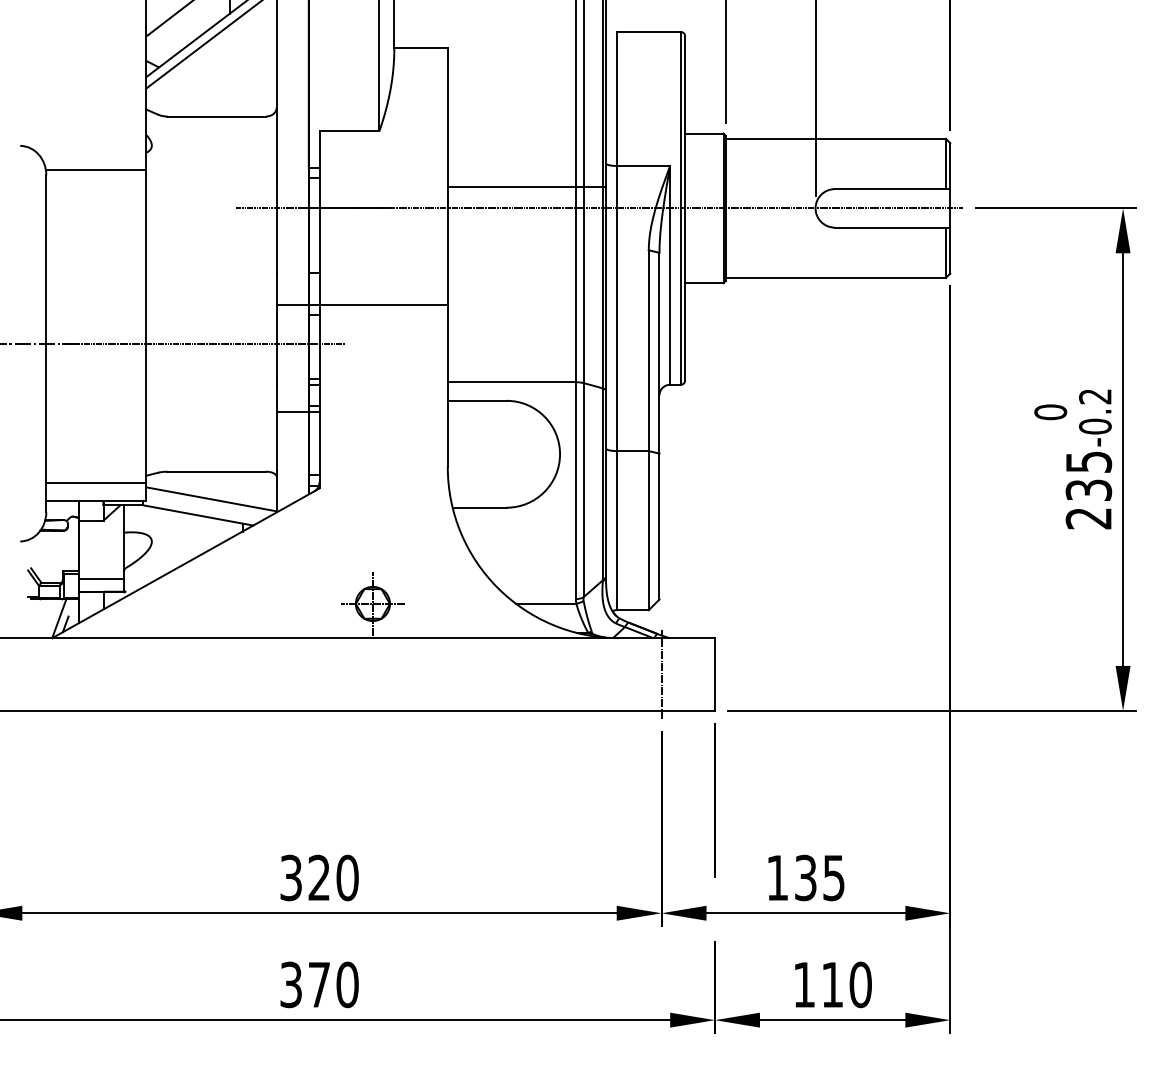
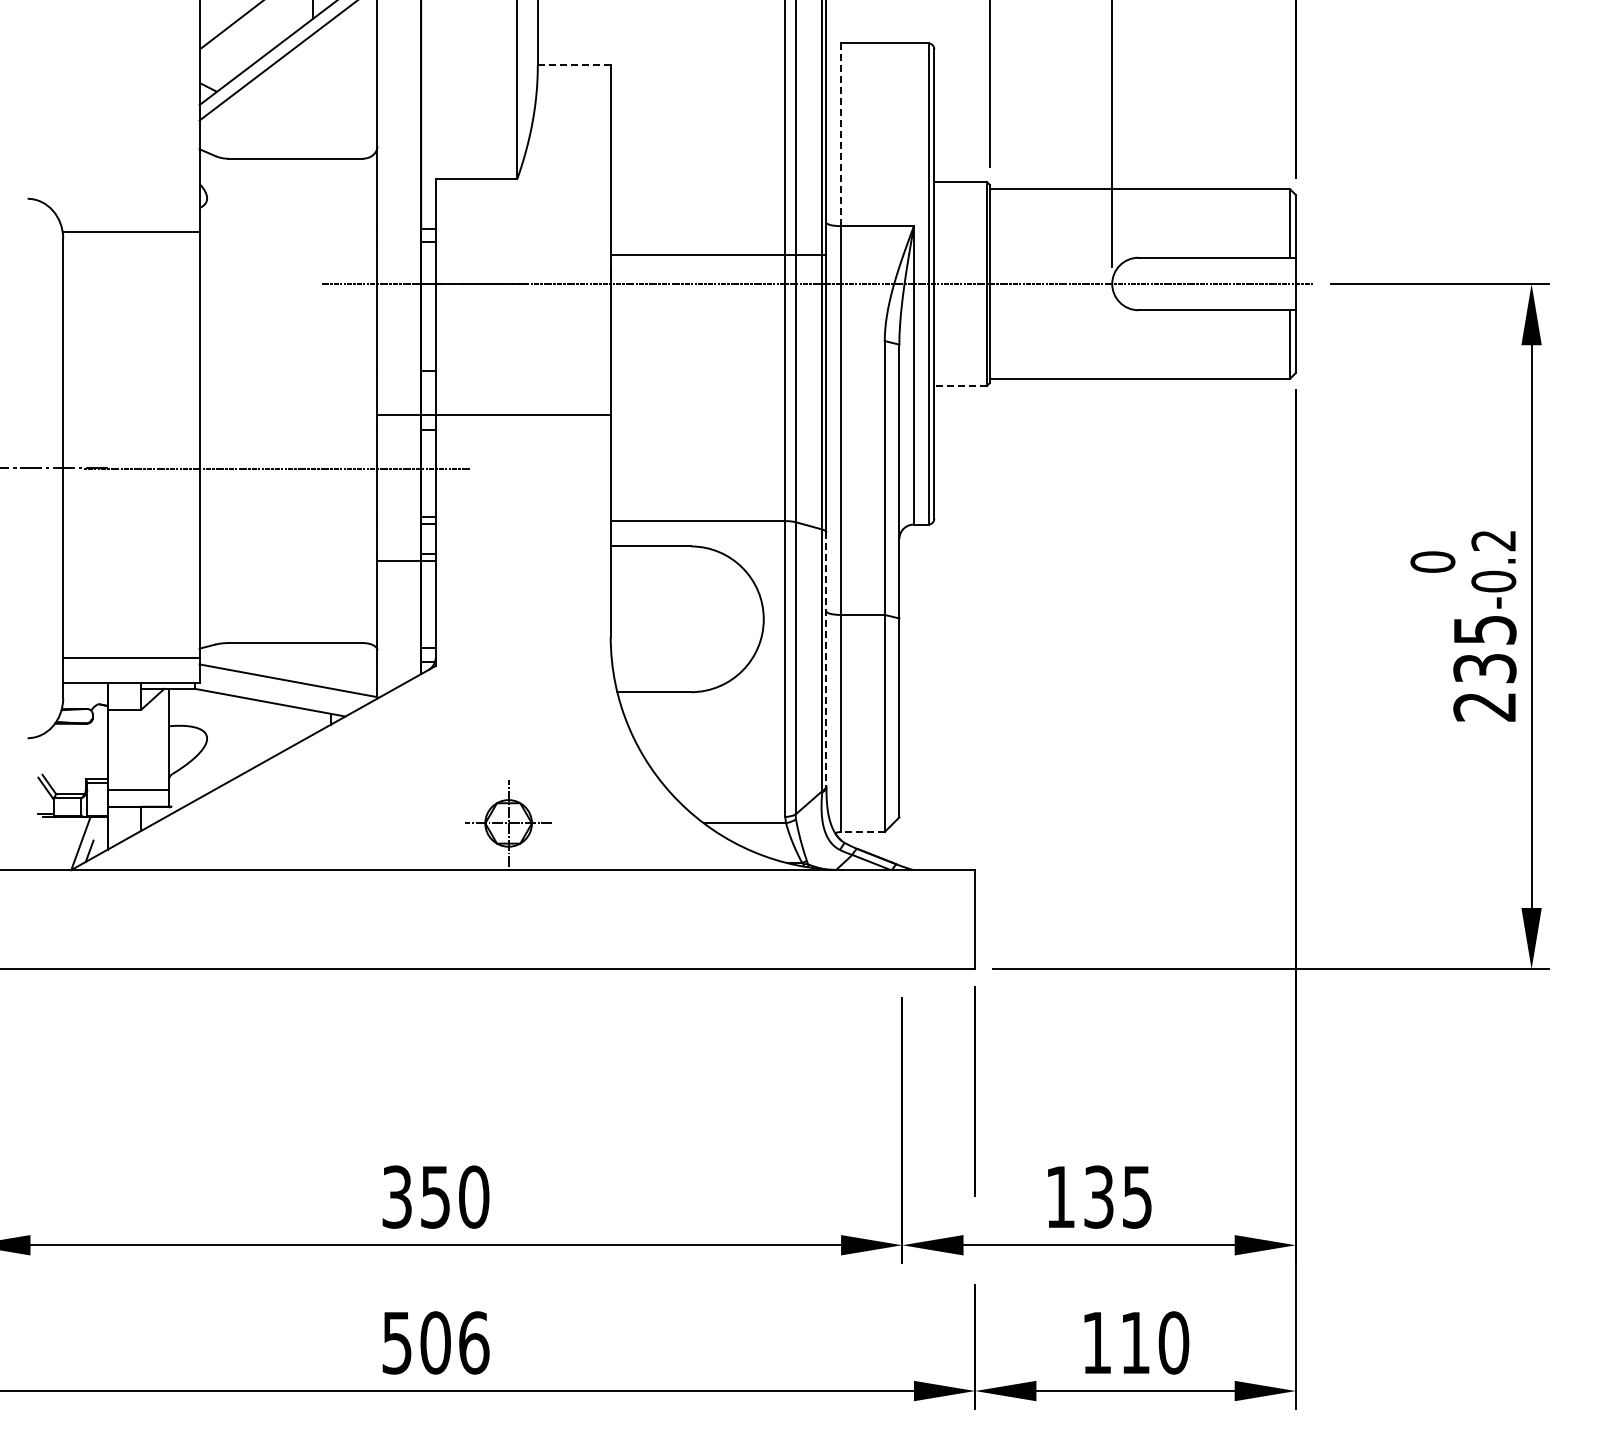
line: (421, 48) -> (574, 65), solid -> dashed
line: (617, 99) -> (841, 135), solid -> dashed
line: (704, 283) -> (960, 386), solid -> dashed
line: (606, 483) -> (826, 658), solid -> dashed
line: (632, 609) -> (862, 831), solid -> dashed
line: (661, 674) -> (902, 919), removed
text: (319, 877) -> (435, 1196), 320 -> 350
text: (320, 984) -> (436, 1342), 370 -> 506

